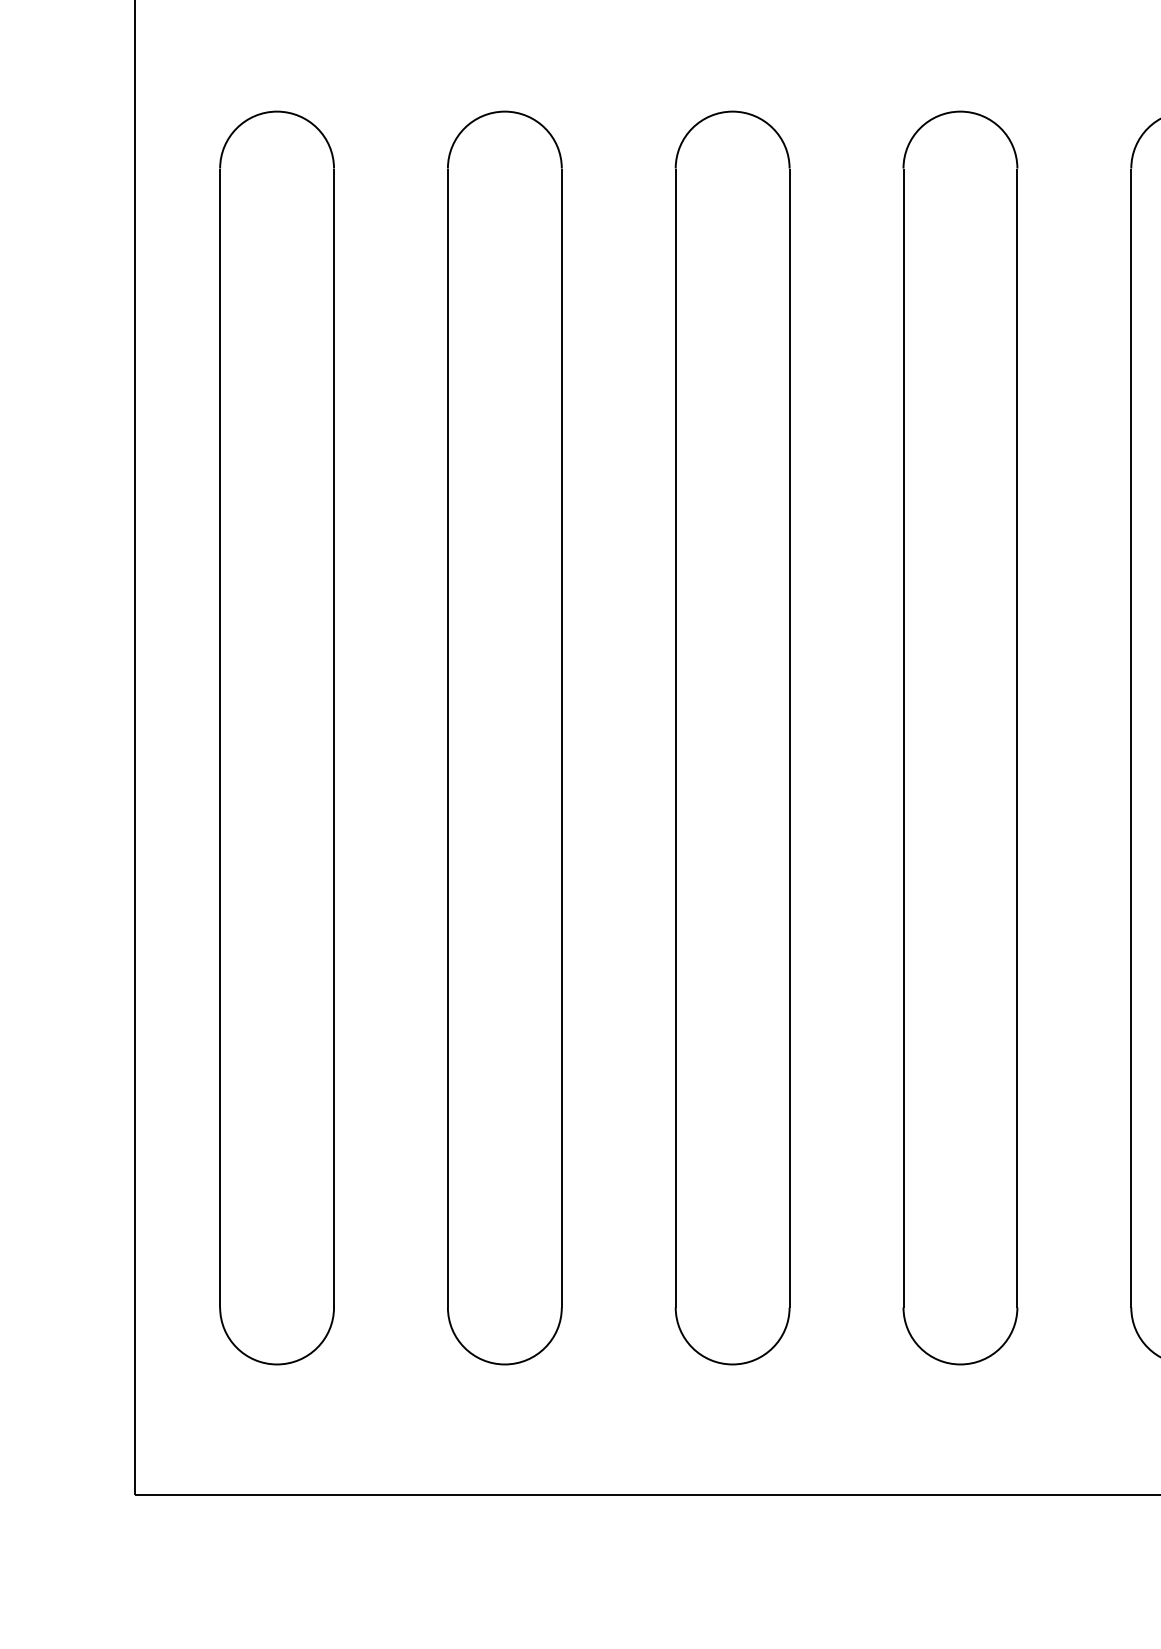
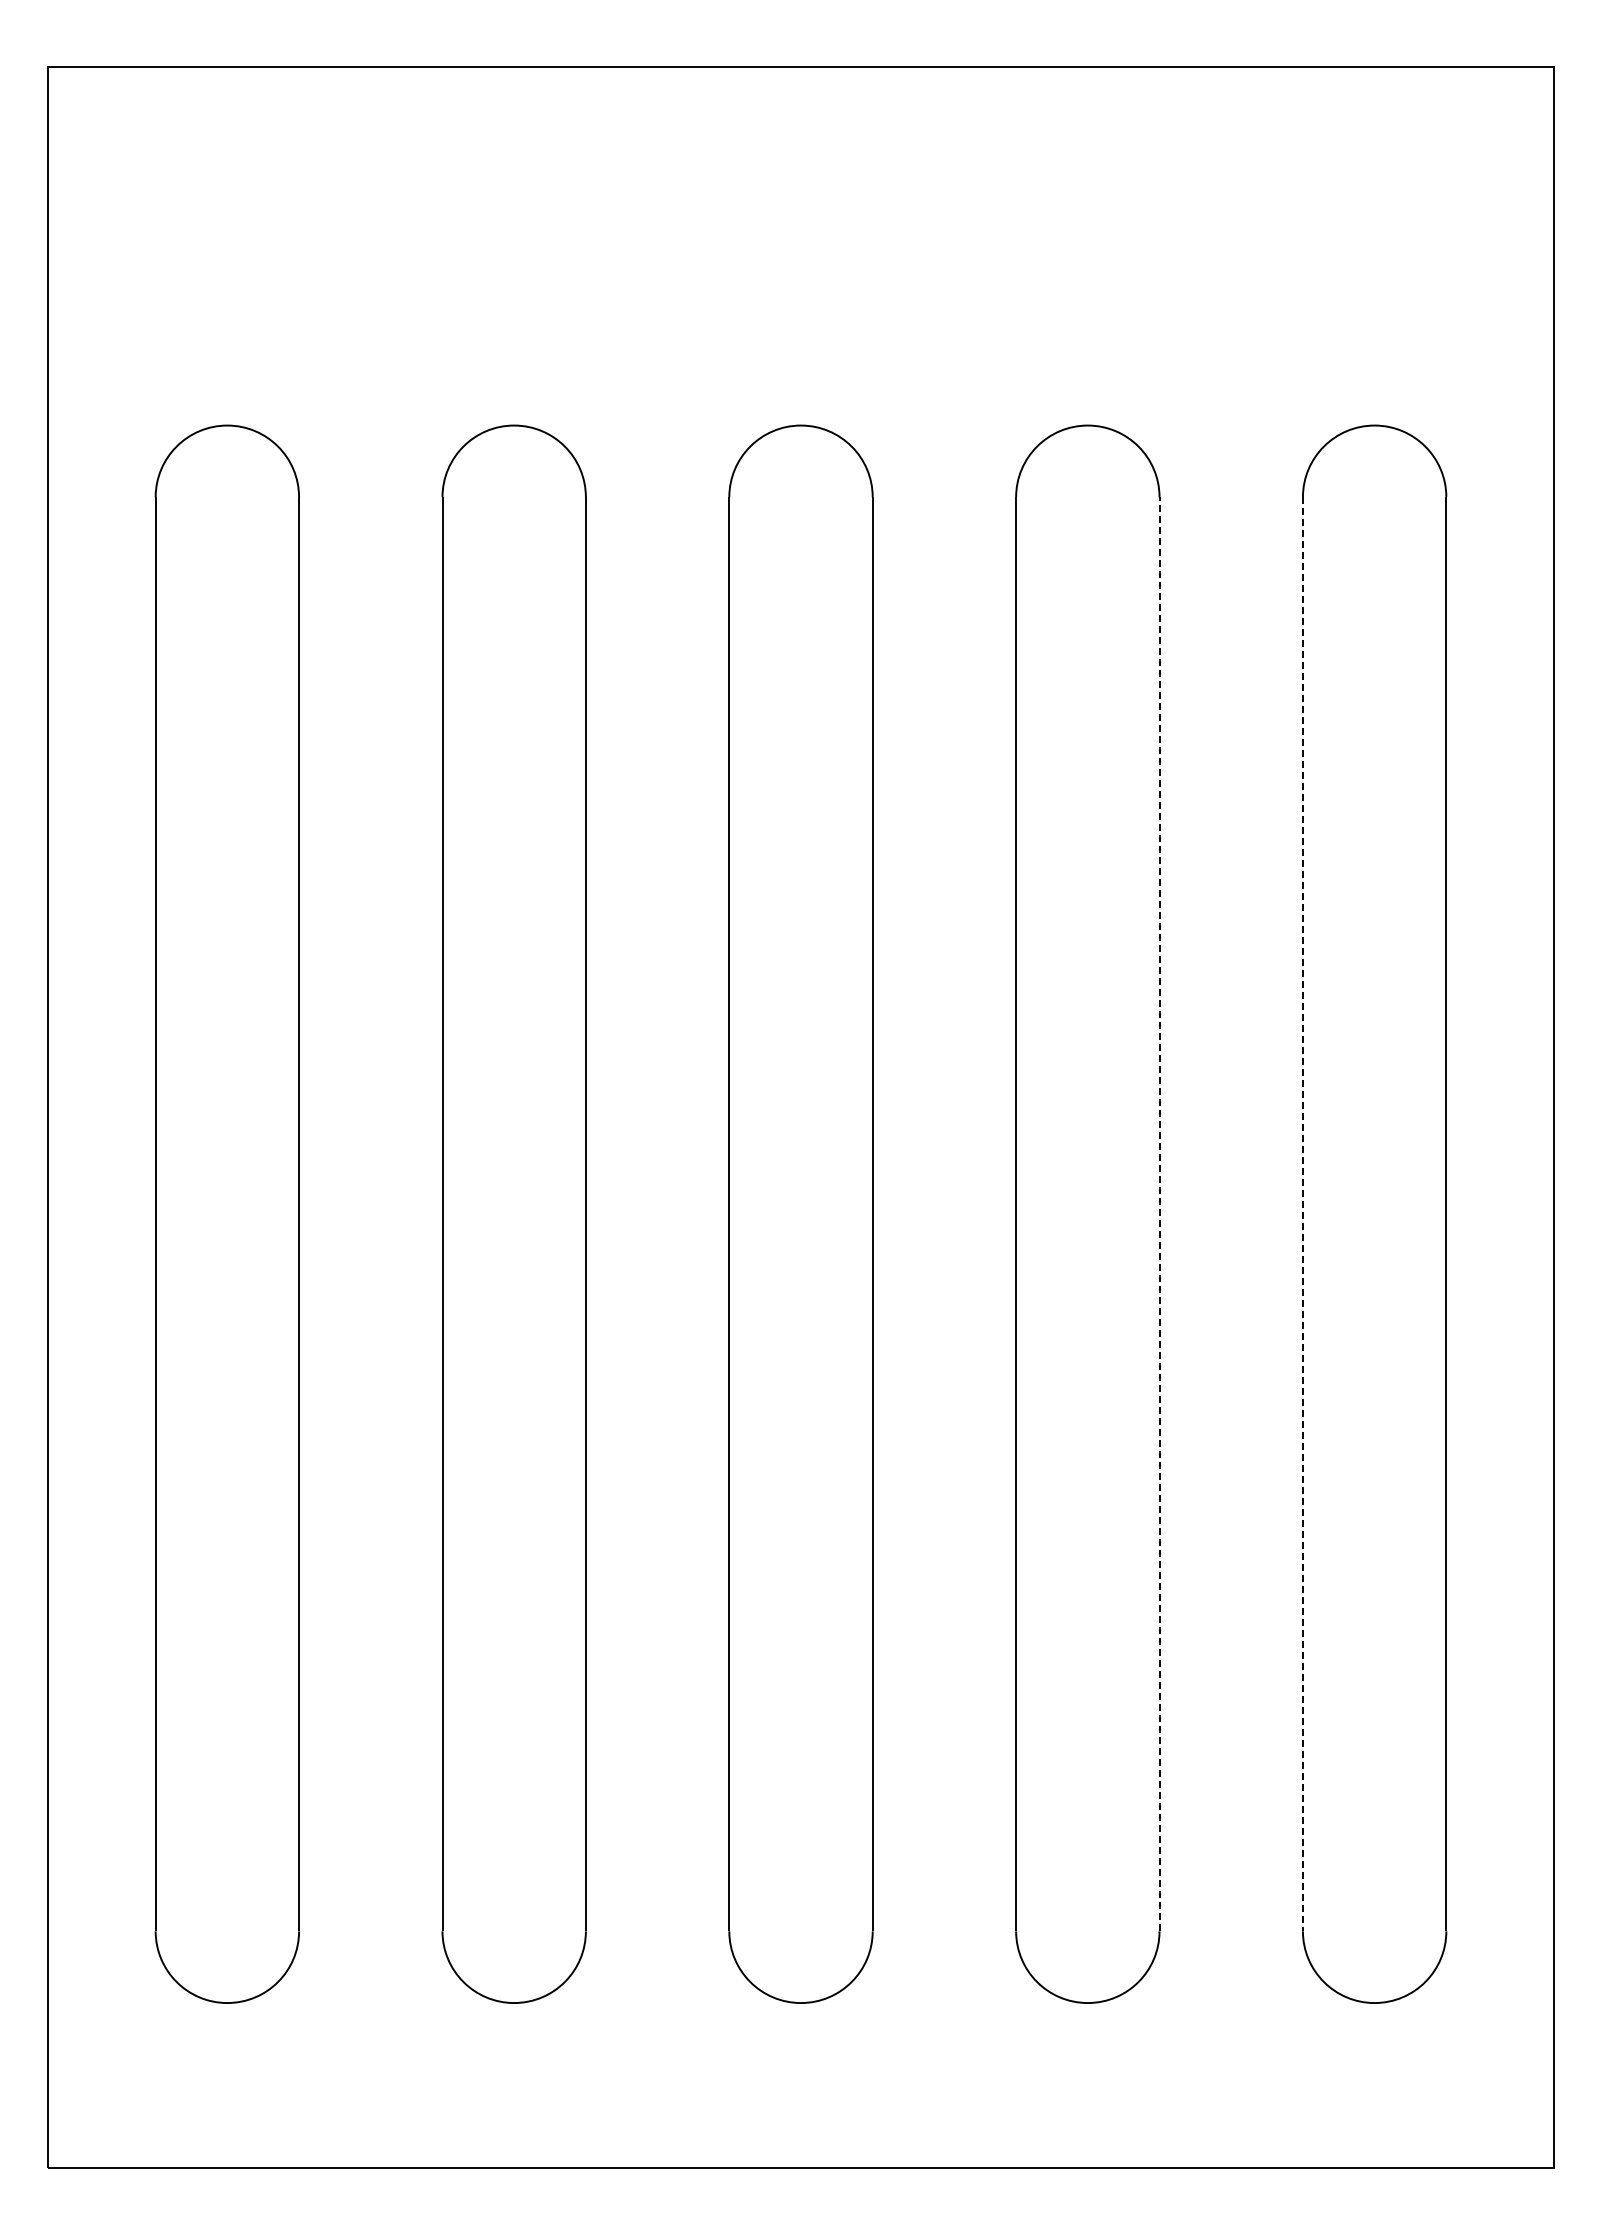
line: (1017, 737) -> (1159, 1213), solid -> dashed
line: (1130, 738) -> (1302, 1214), solid -> dashed

